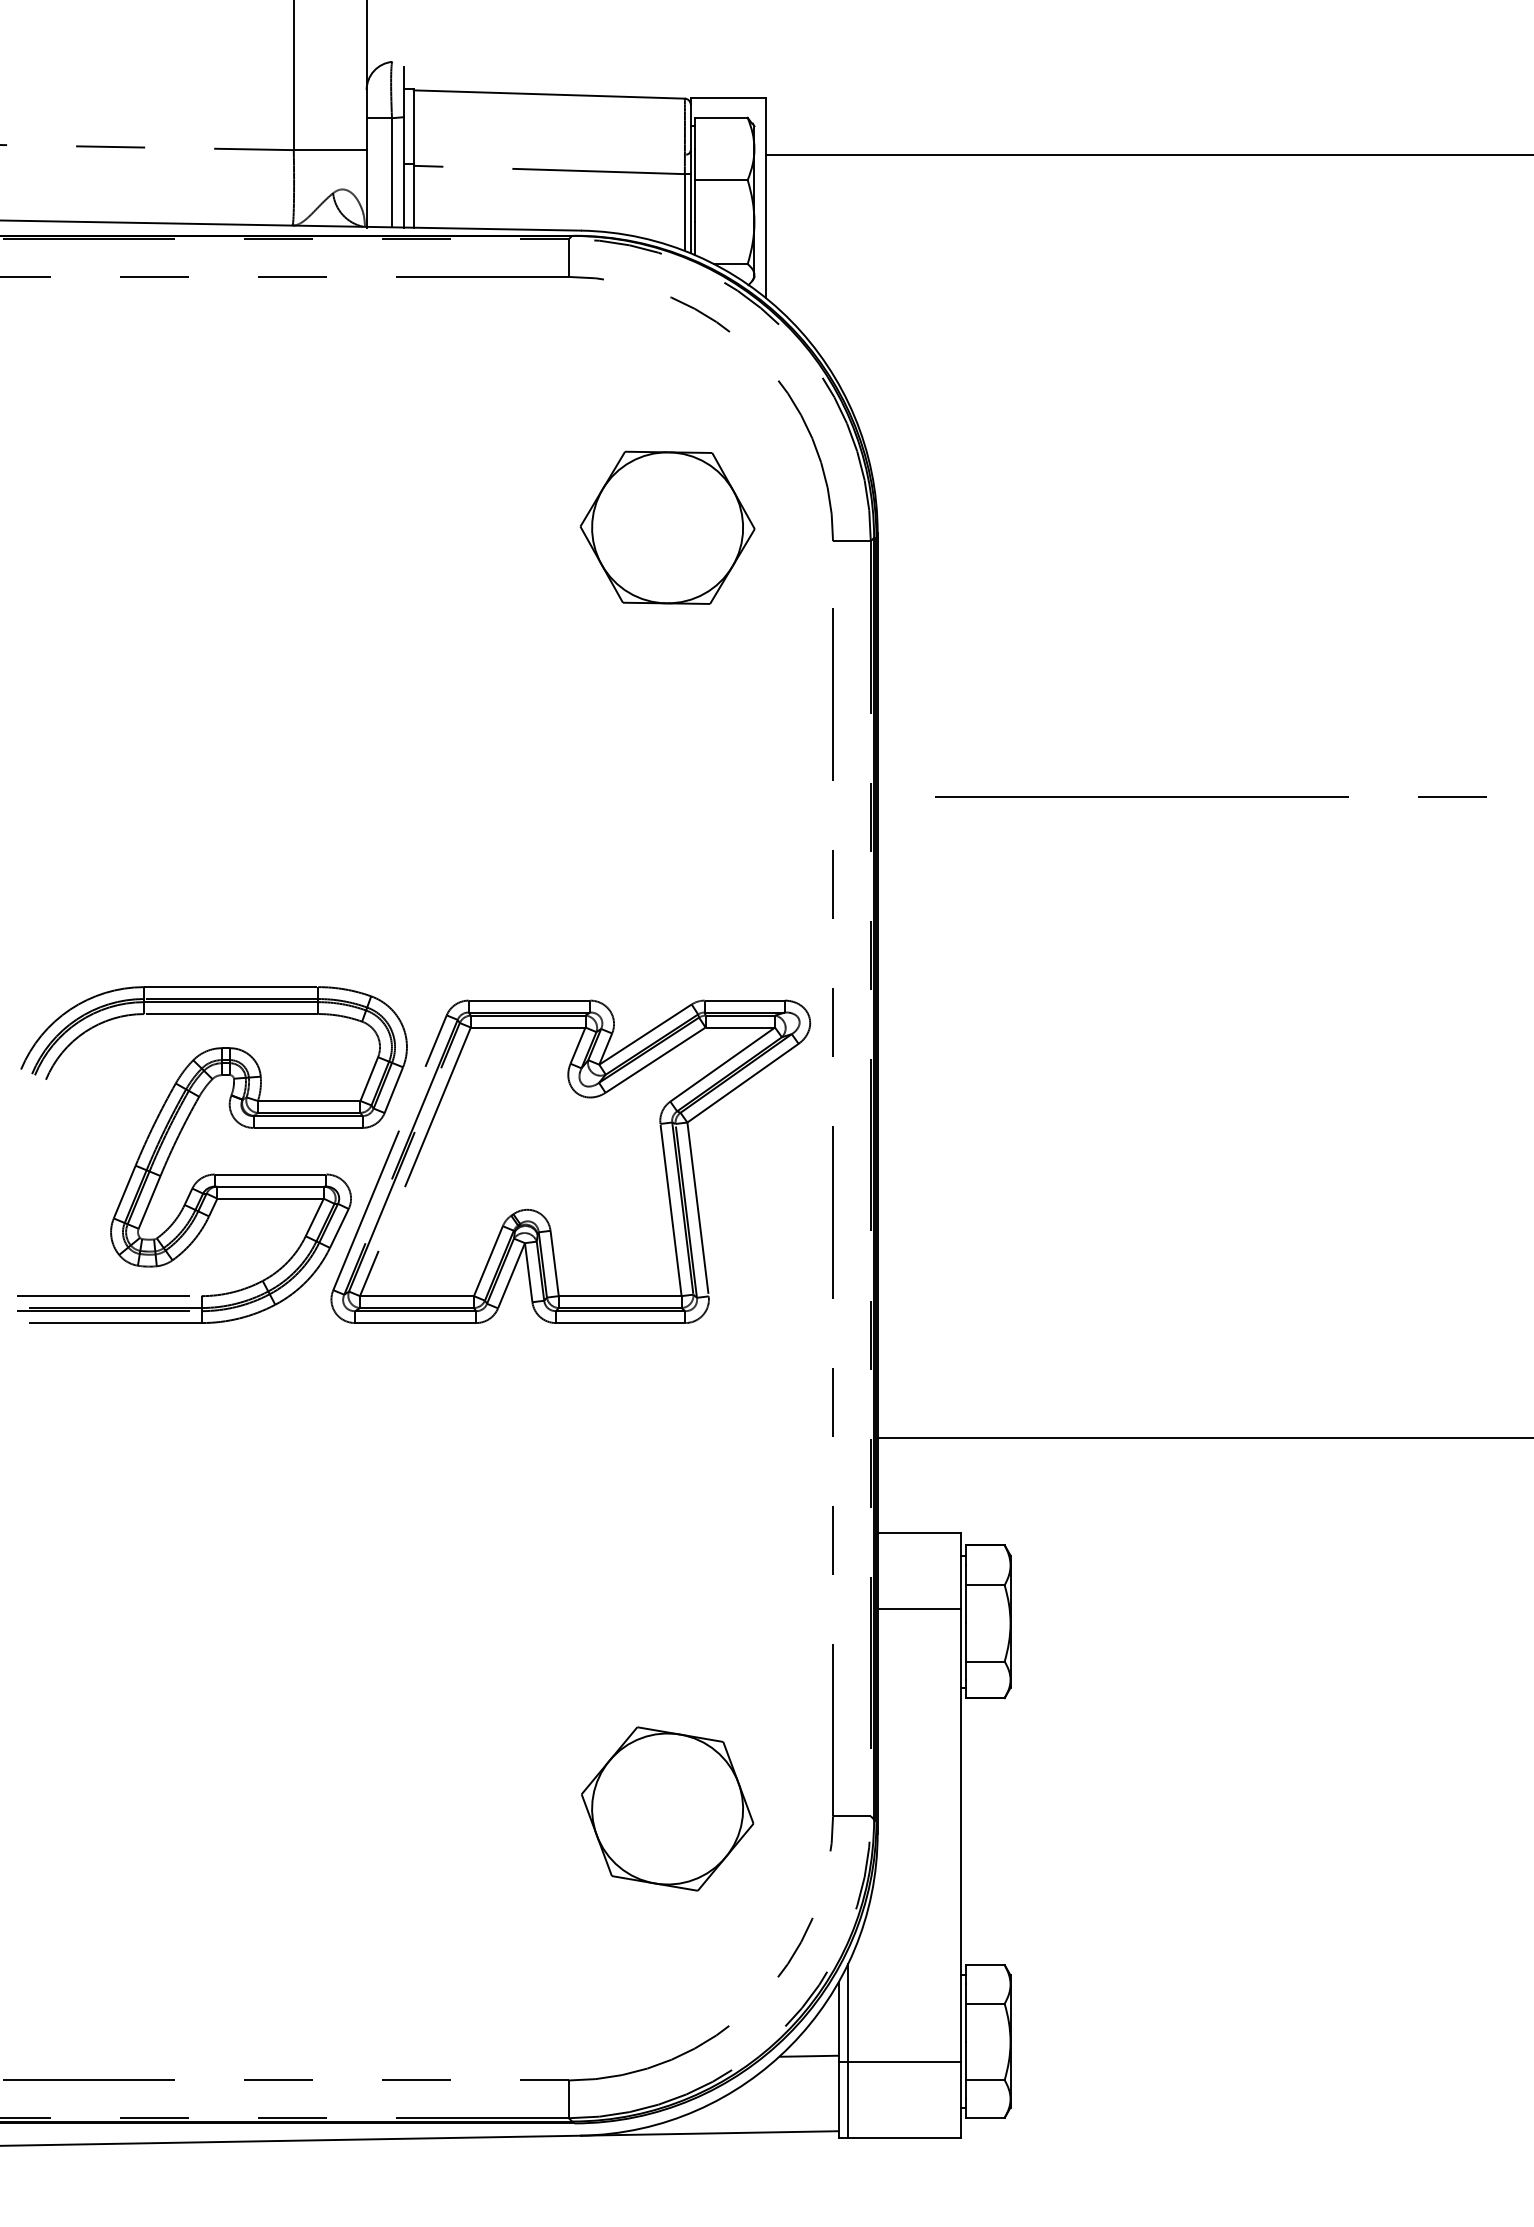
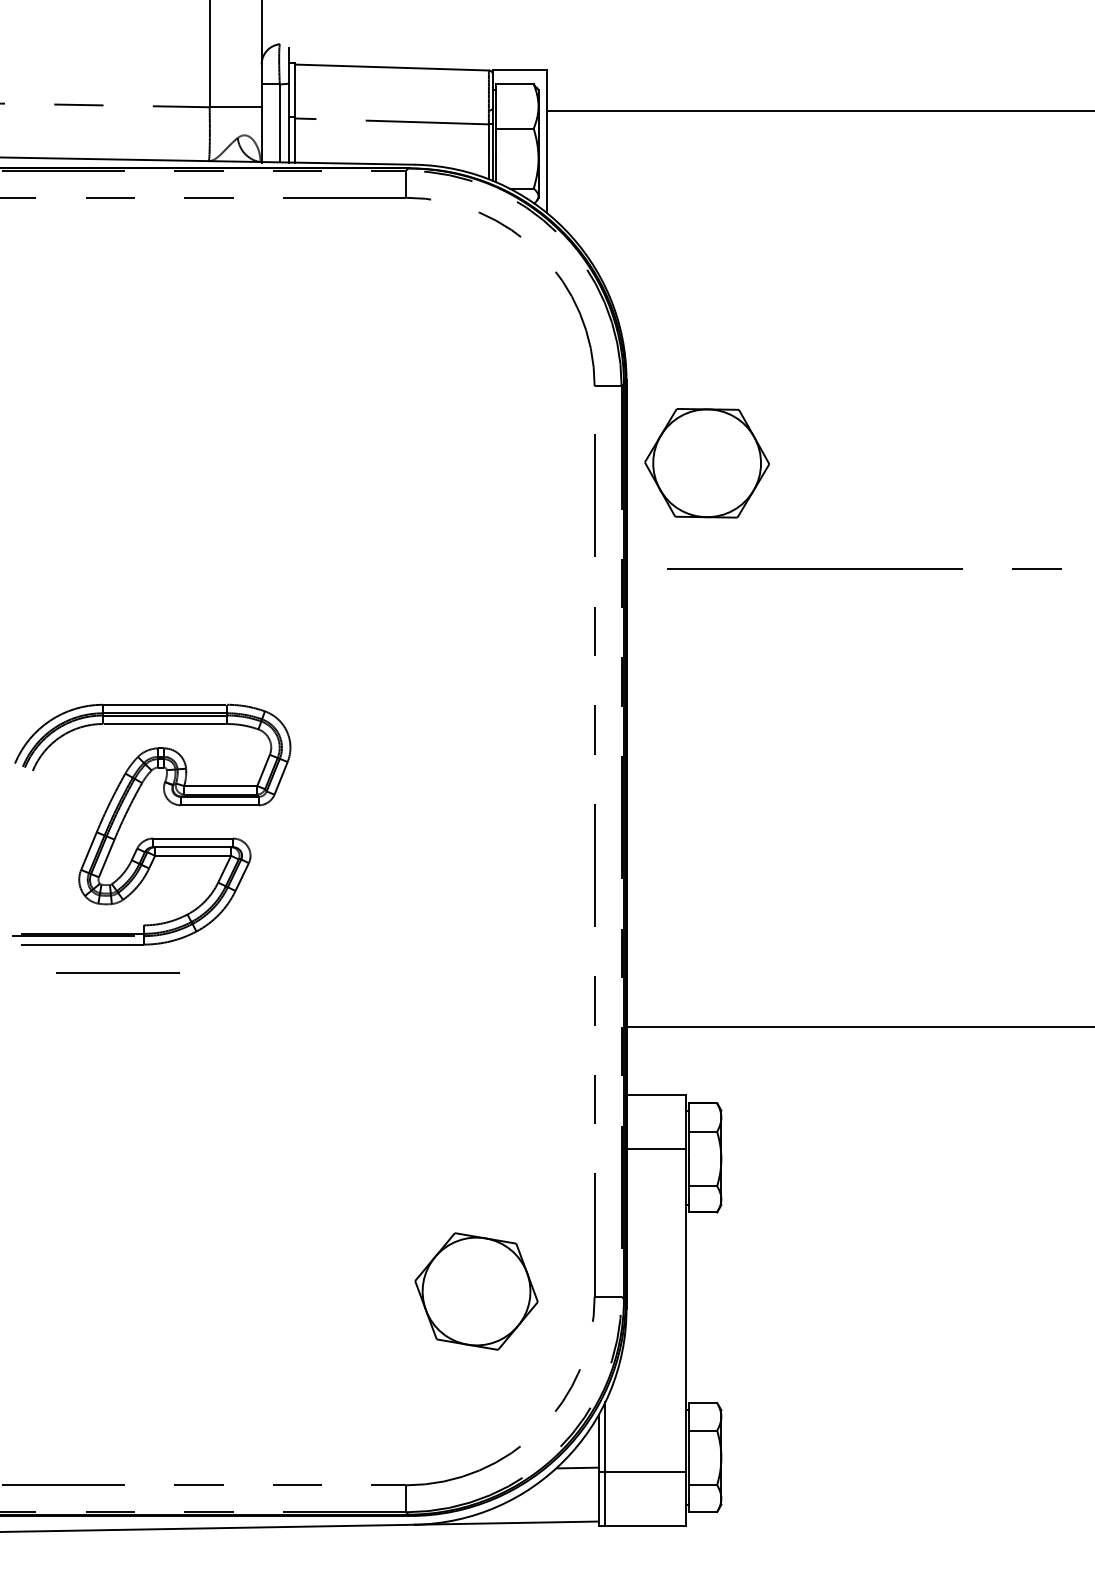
part: (667, 527) -> (707, 463), moved
part: (570, 1161) -> (407, 829), removed
line: (103, 1295) -> (118, 972), moved

